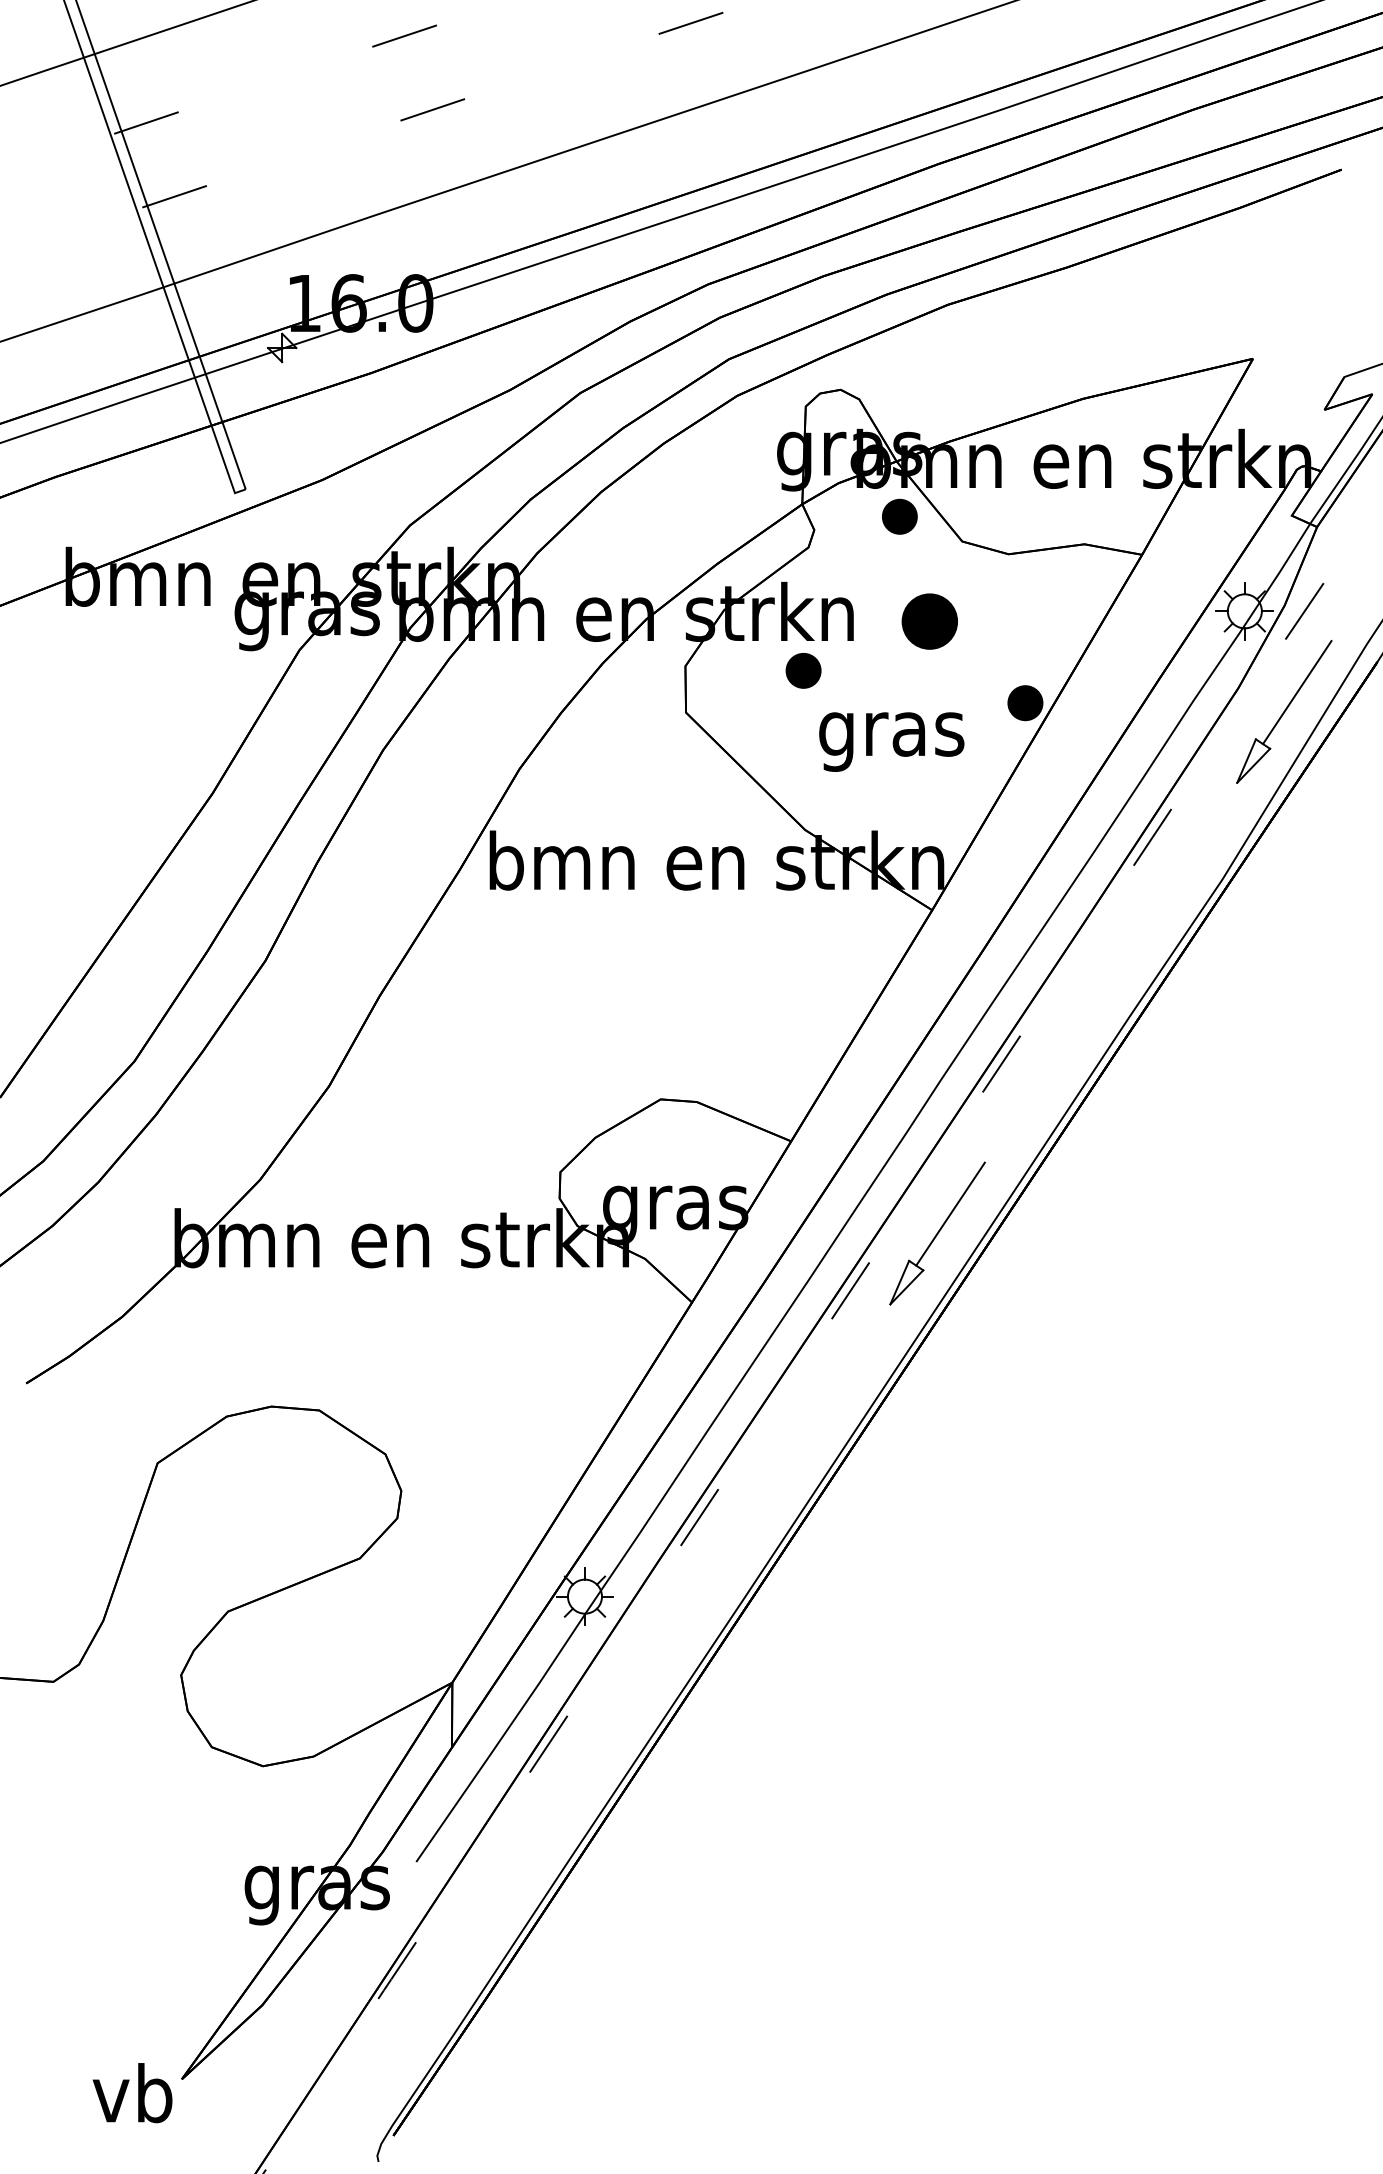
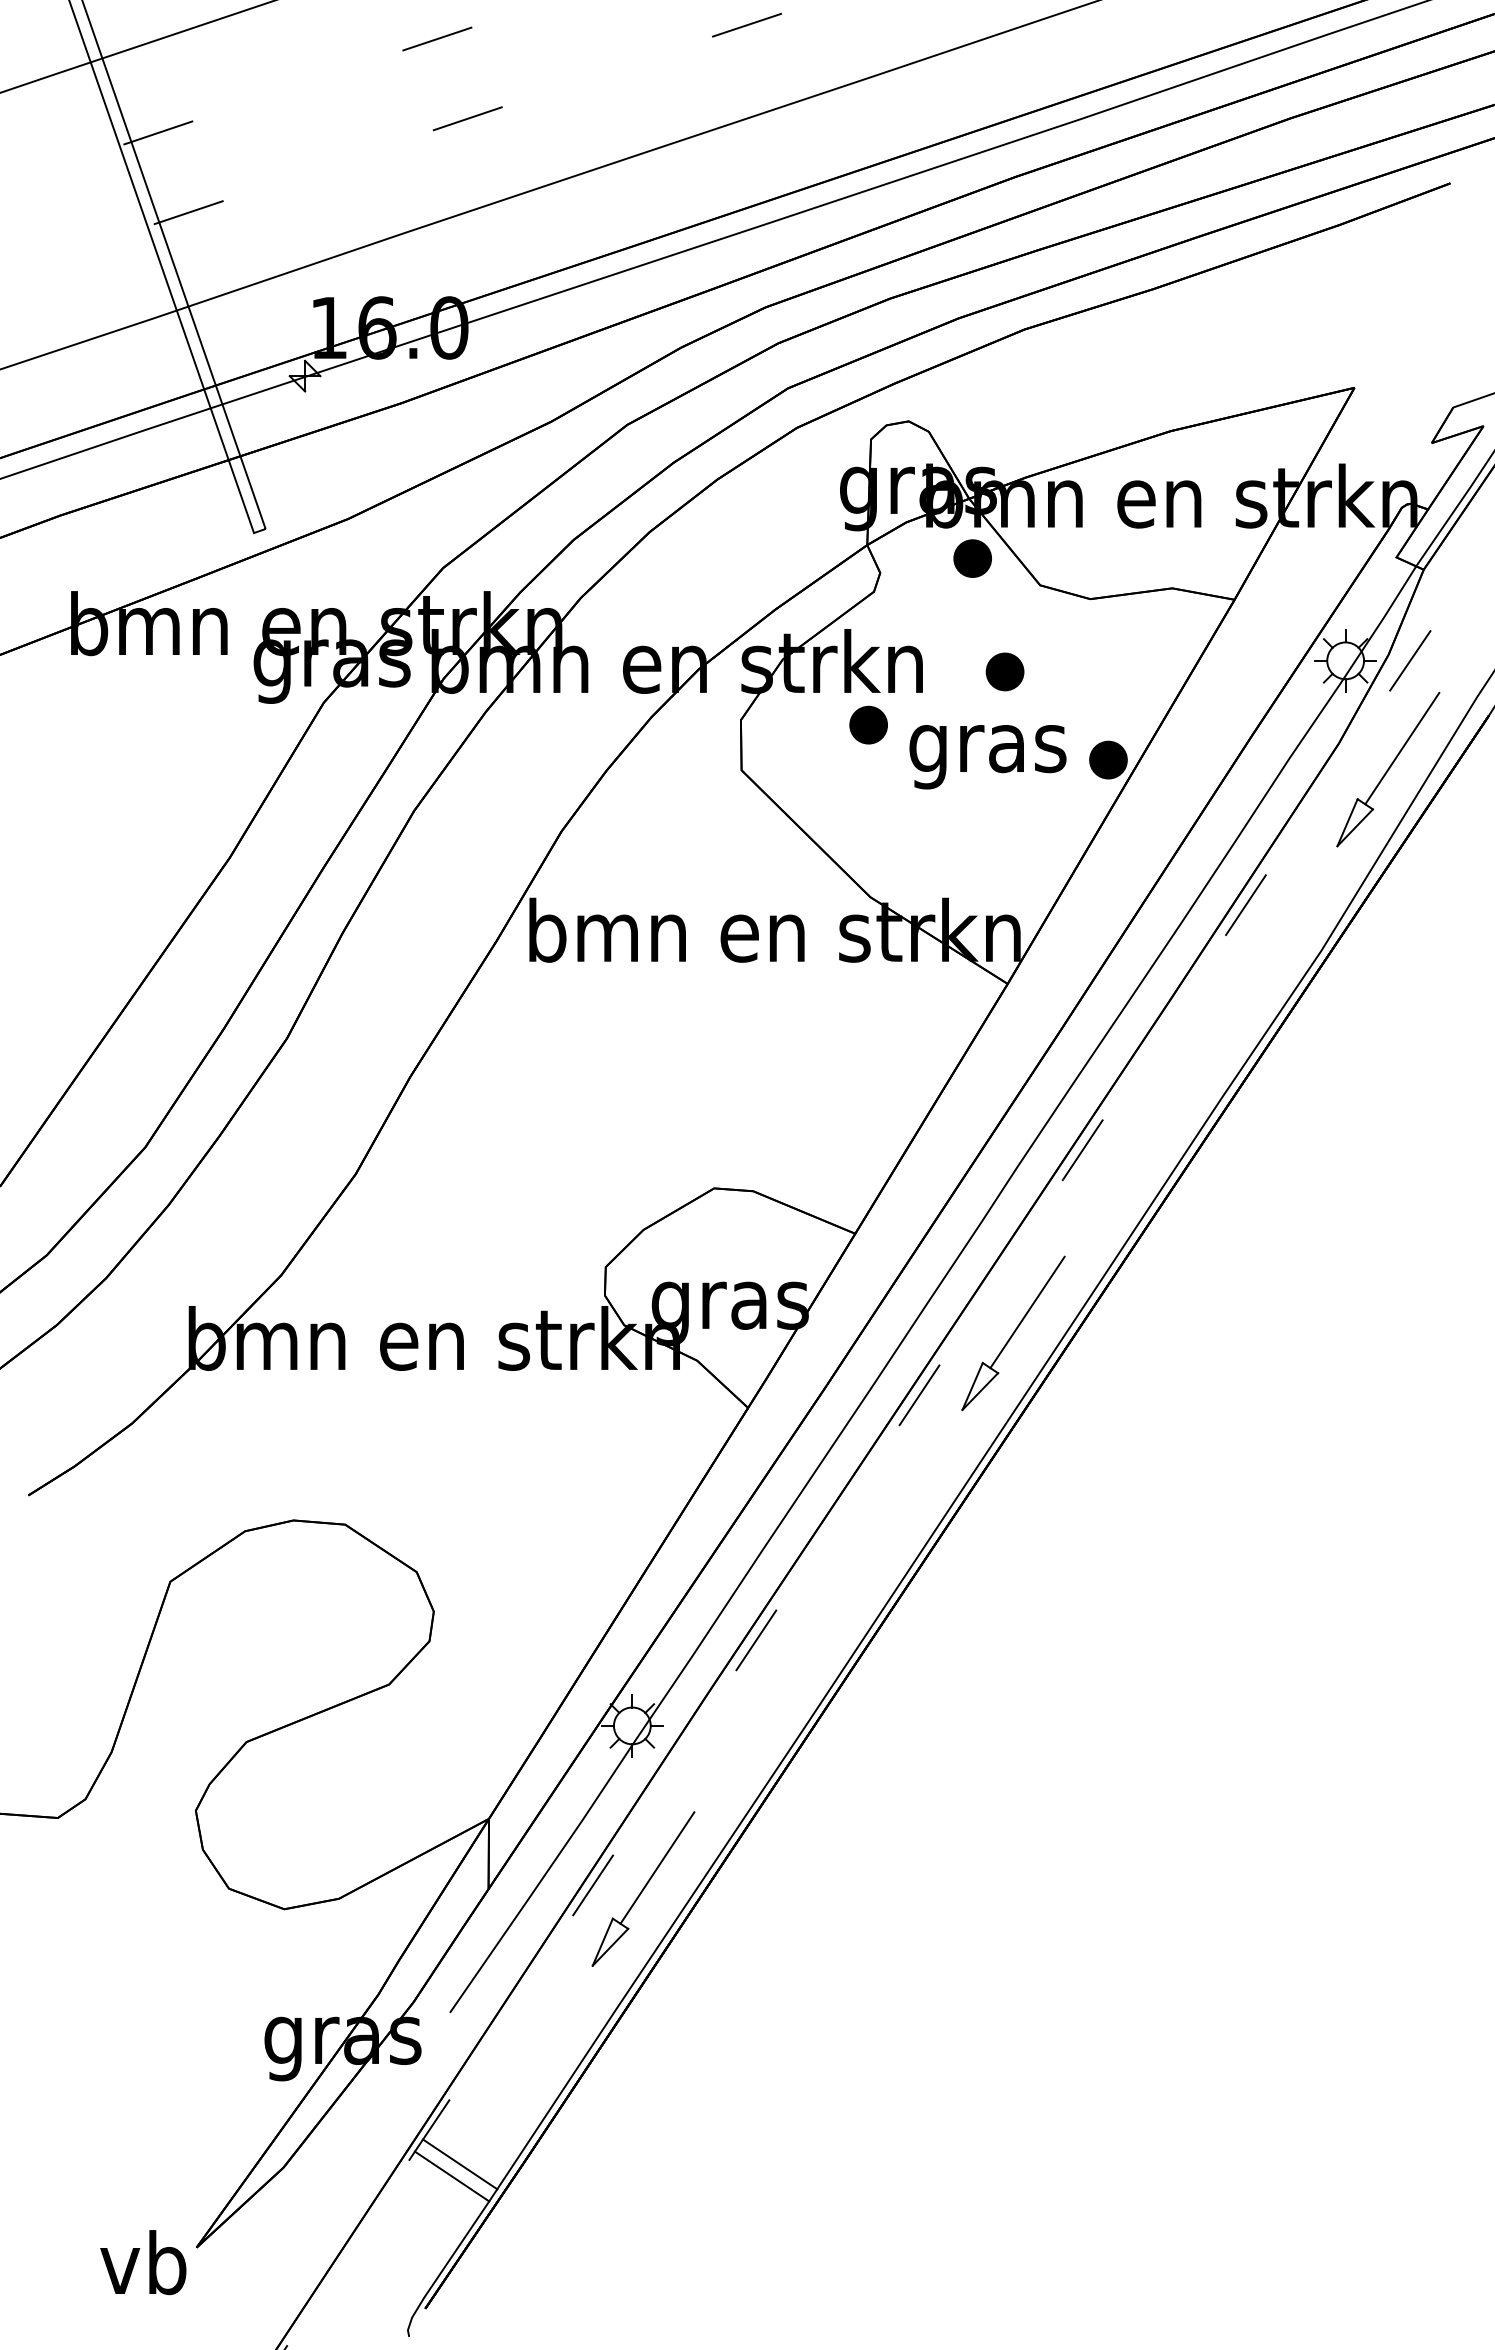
part: (929, 621) -> (1004, 671), size x0.62
text: (891, 742) -> (987, 757), moved
part: (595, 1747) -> (643, 1888), added
line: (425, 2002) -> (460, 2164), added
line: (417, 2013) -> (451, 2176), added

